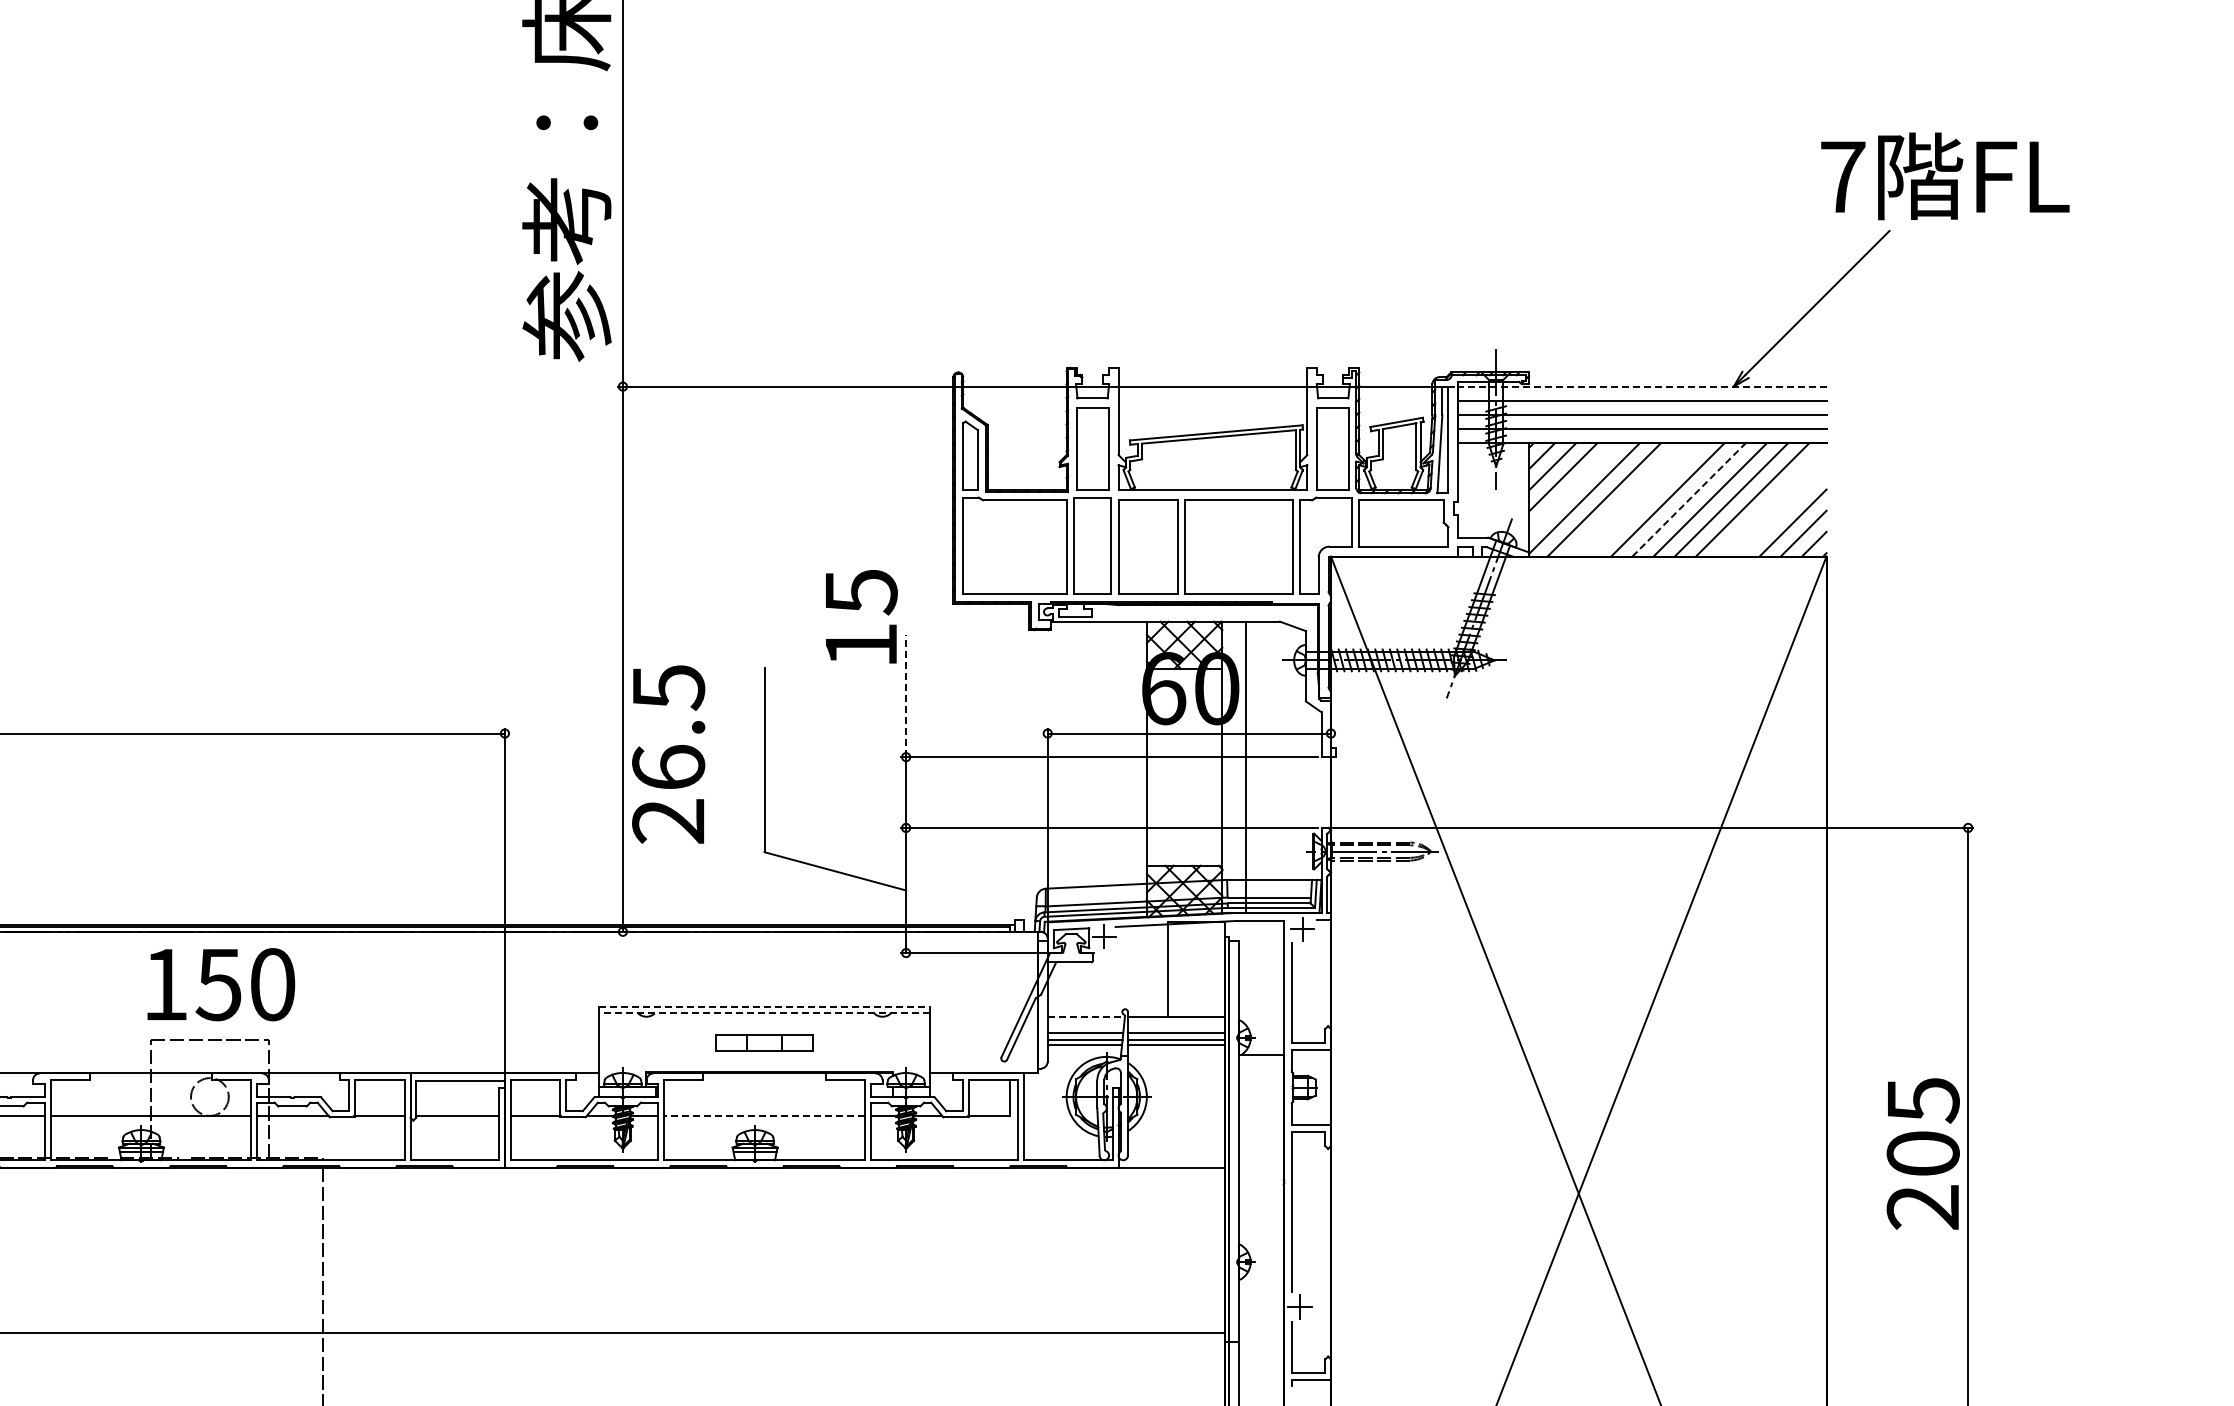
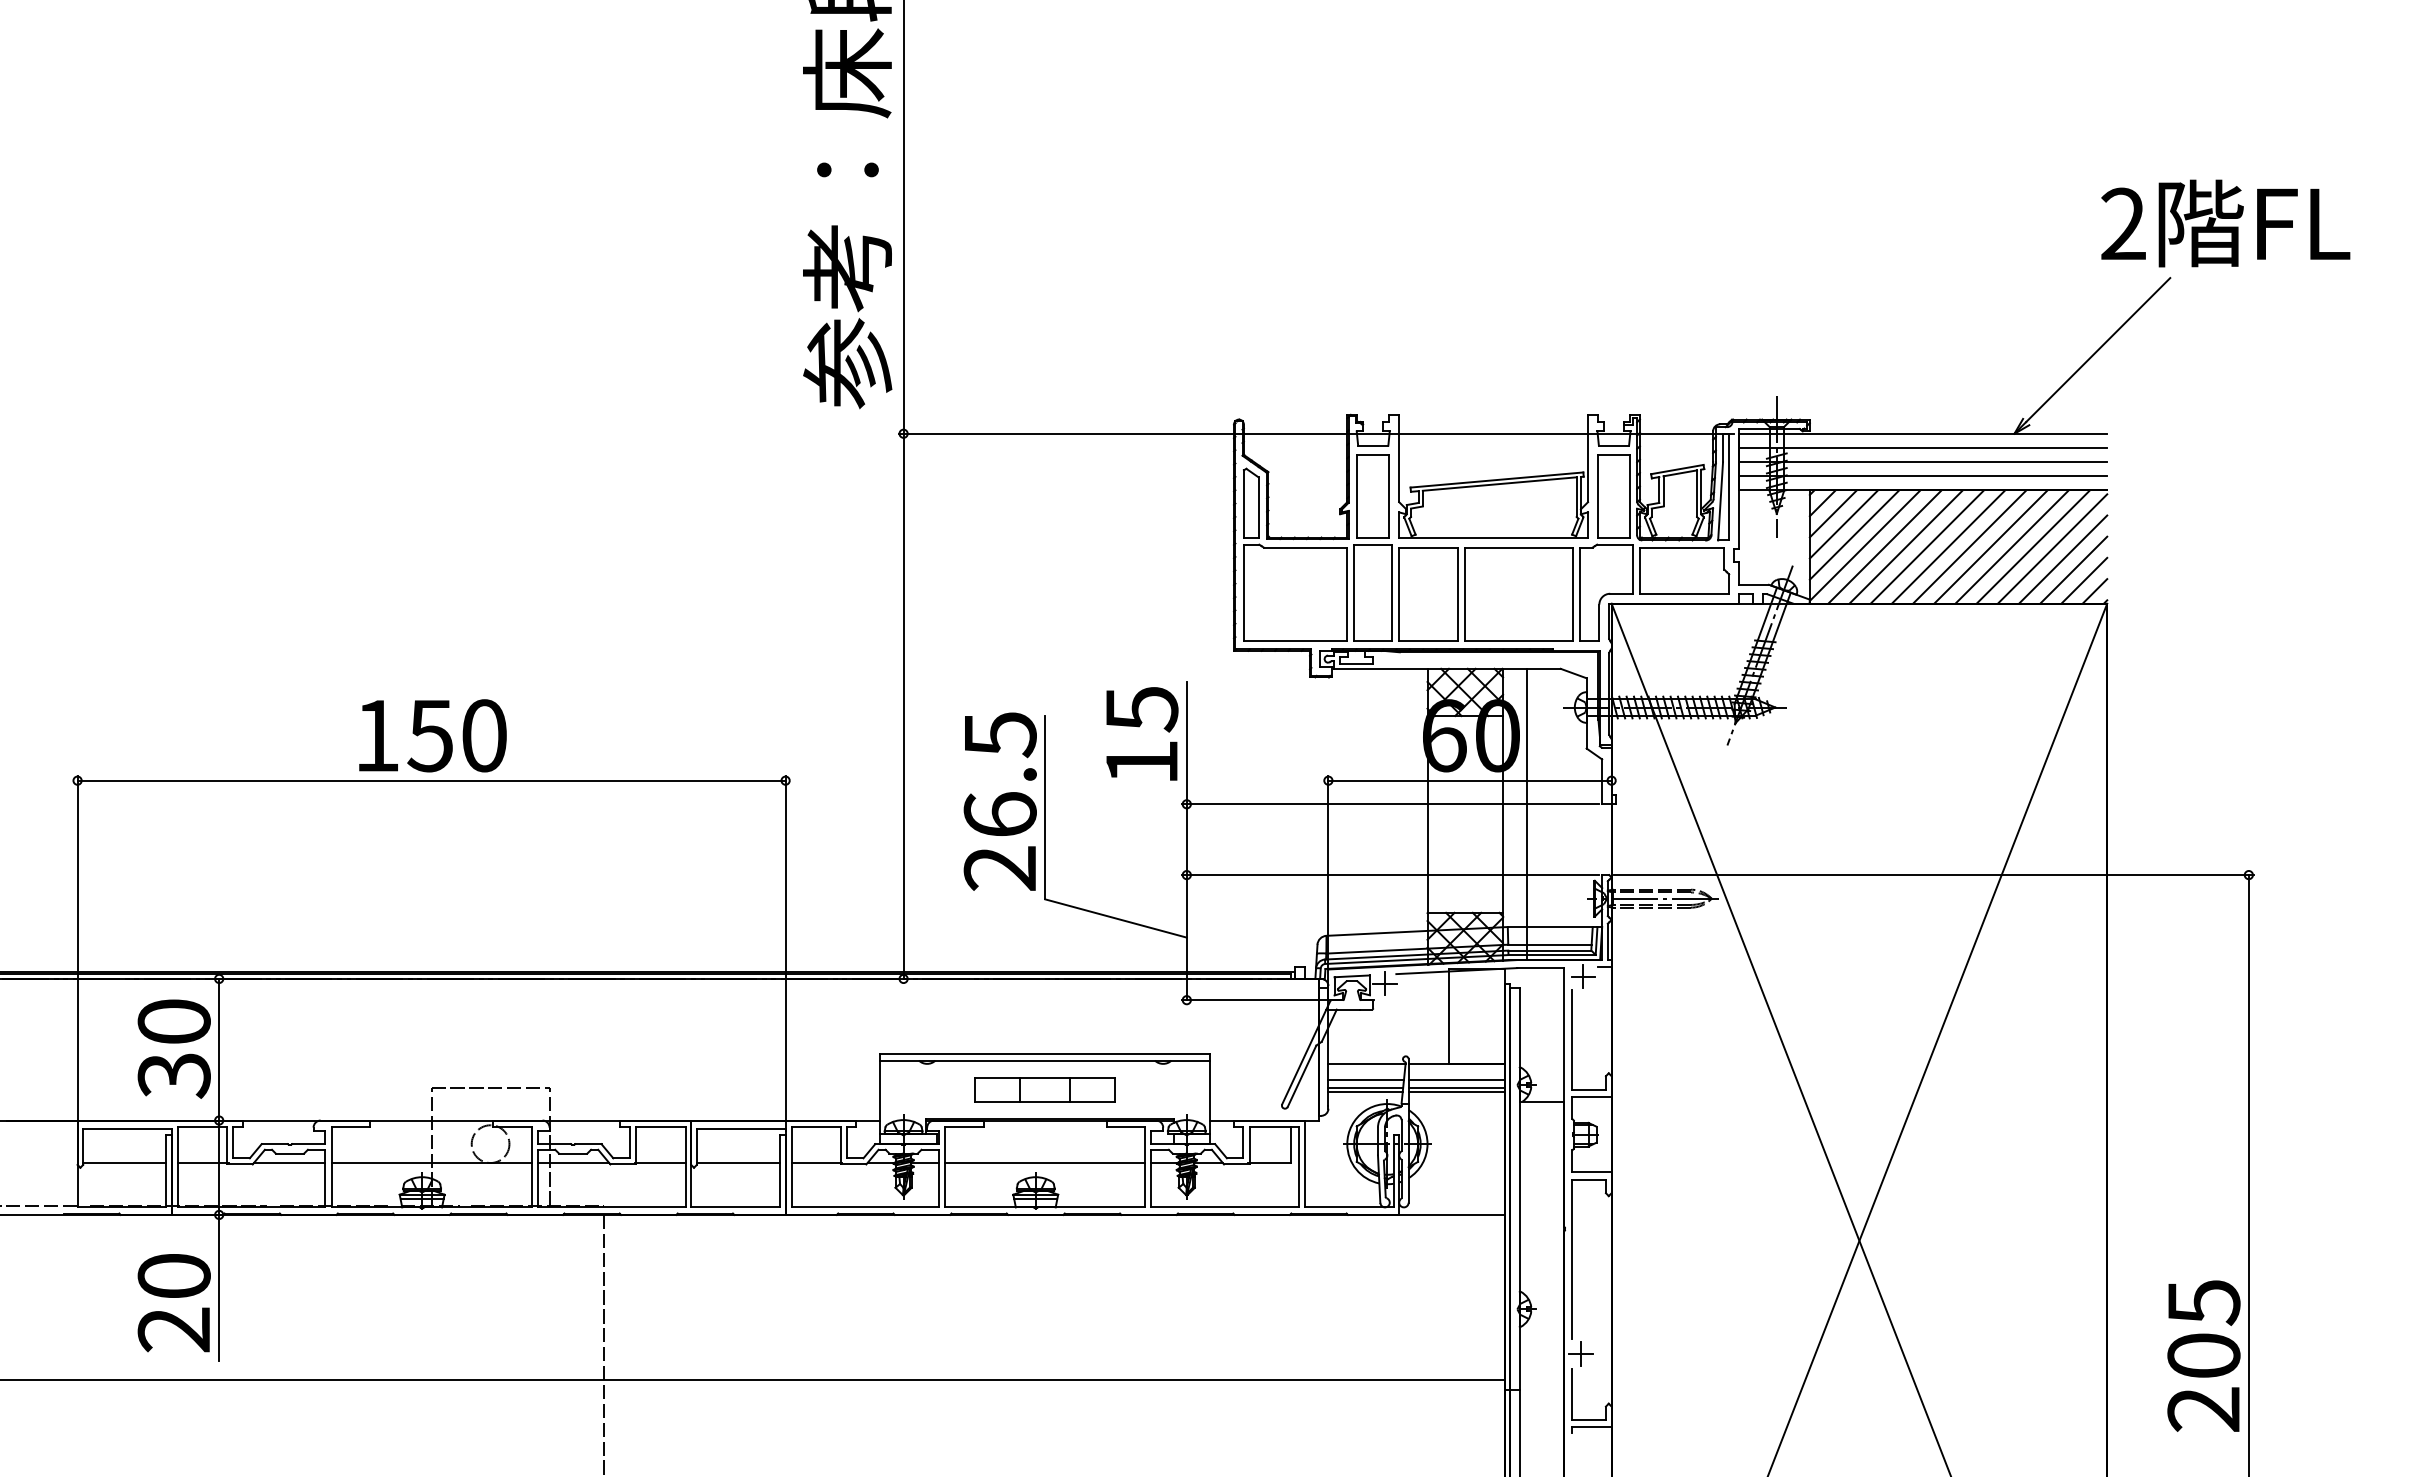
text: (1842, 176) -> (2123, 223), 7 -> 2
line: (1641, 386) -> (1922, 433), dashed -> solid
line: (1573, 487) -> (1854, 534), added
line: (1624, 499) -> (1905, 546), added
line: (1646, 499) -> (1927, 546), added
line: (1689, 499) -> (1970, 546), dashed -> solid
line: (1771, 501) -> (2052, 548), added
line: (1782, 512) -> (2063, 559), added
text: (861, 616) -> (1142, 733), moved
line: (905, 695) -> (1186, 742), dashed -> solid
text: (667, 754) -> (999, 801), moved
text: (220, 984) -> (432, 735), moved
line: (764, 1007) -> (1045, 1054), dashed -> solid
line: (763, 1013) -> (1044, 1060), dashed -> solid
line: (1086, 1016) -> (1367, 1063), dashed -> solid
part: (763, 1042) -> (1044, 1089), size x1.43
line: (763, 1116) -> (1044, 1163), dashed -> solid
text: (1922, 1153) -> (2203, 1355), moved

